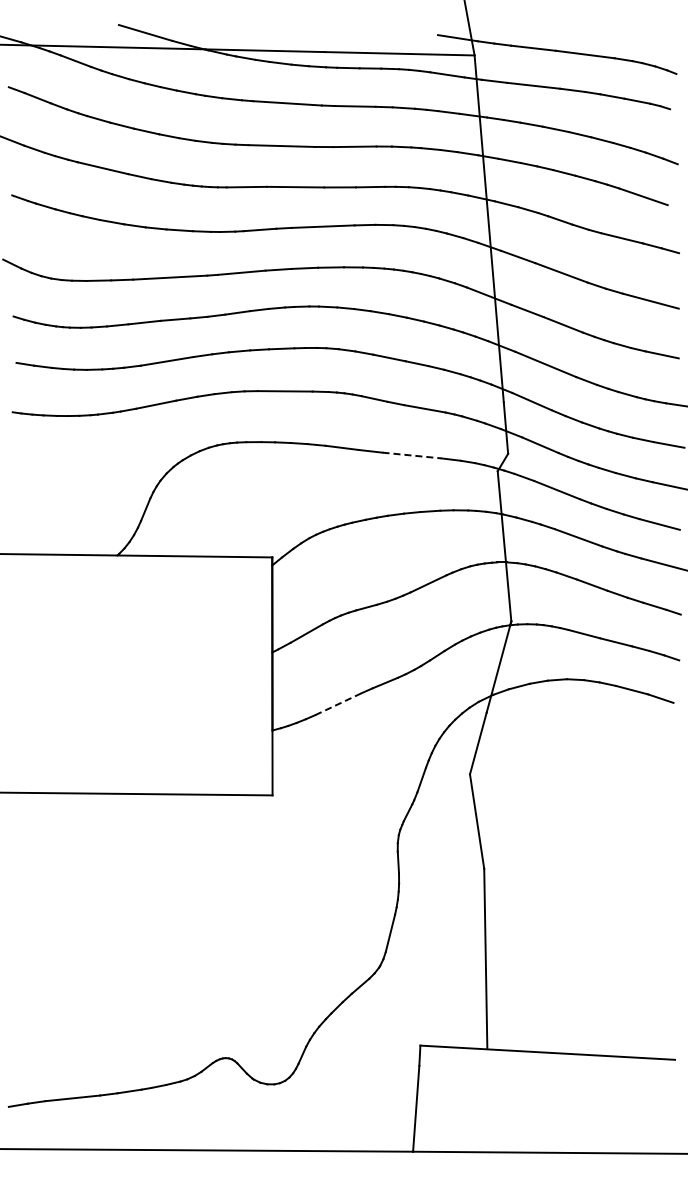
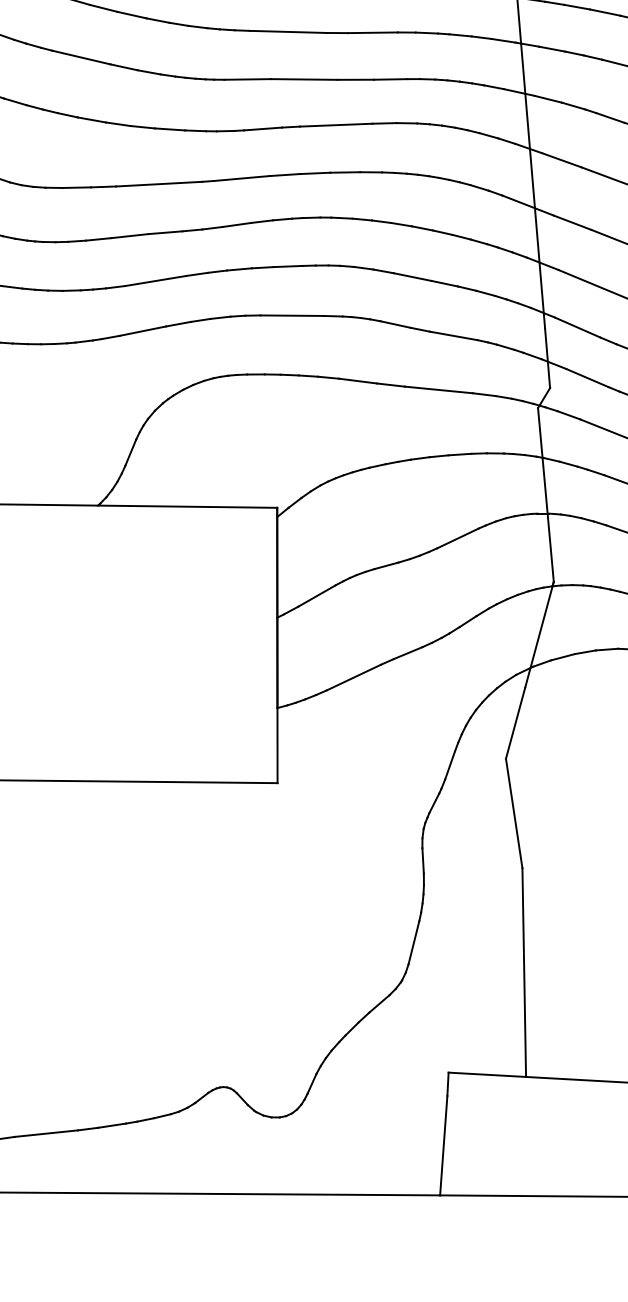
line: (412, 455) -> (439, 389), dashed -> solid
line: (338, 704) -> (353, 677), dashed -> solid

